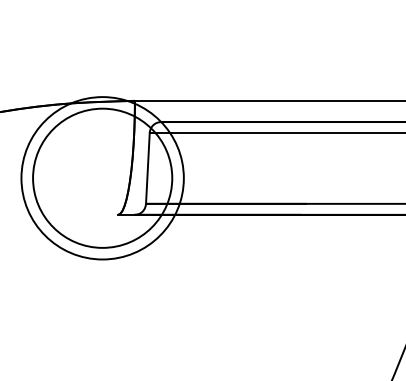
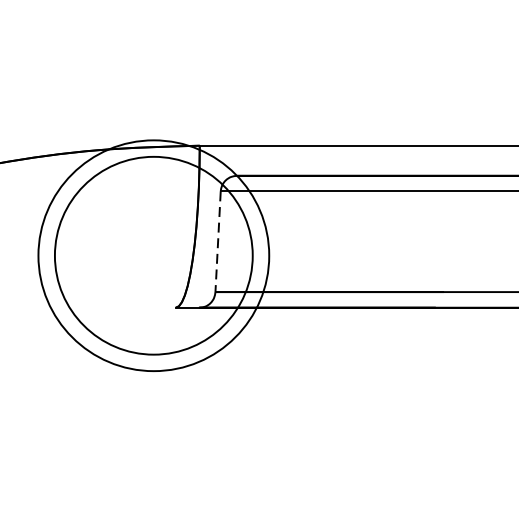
line: (147, 168) -> (217, 241), solid -> dashed

